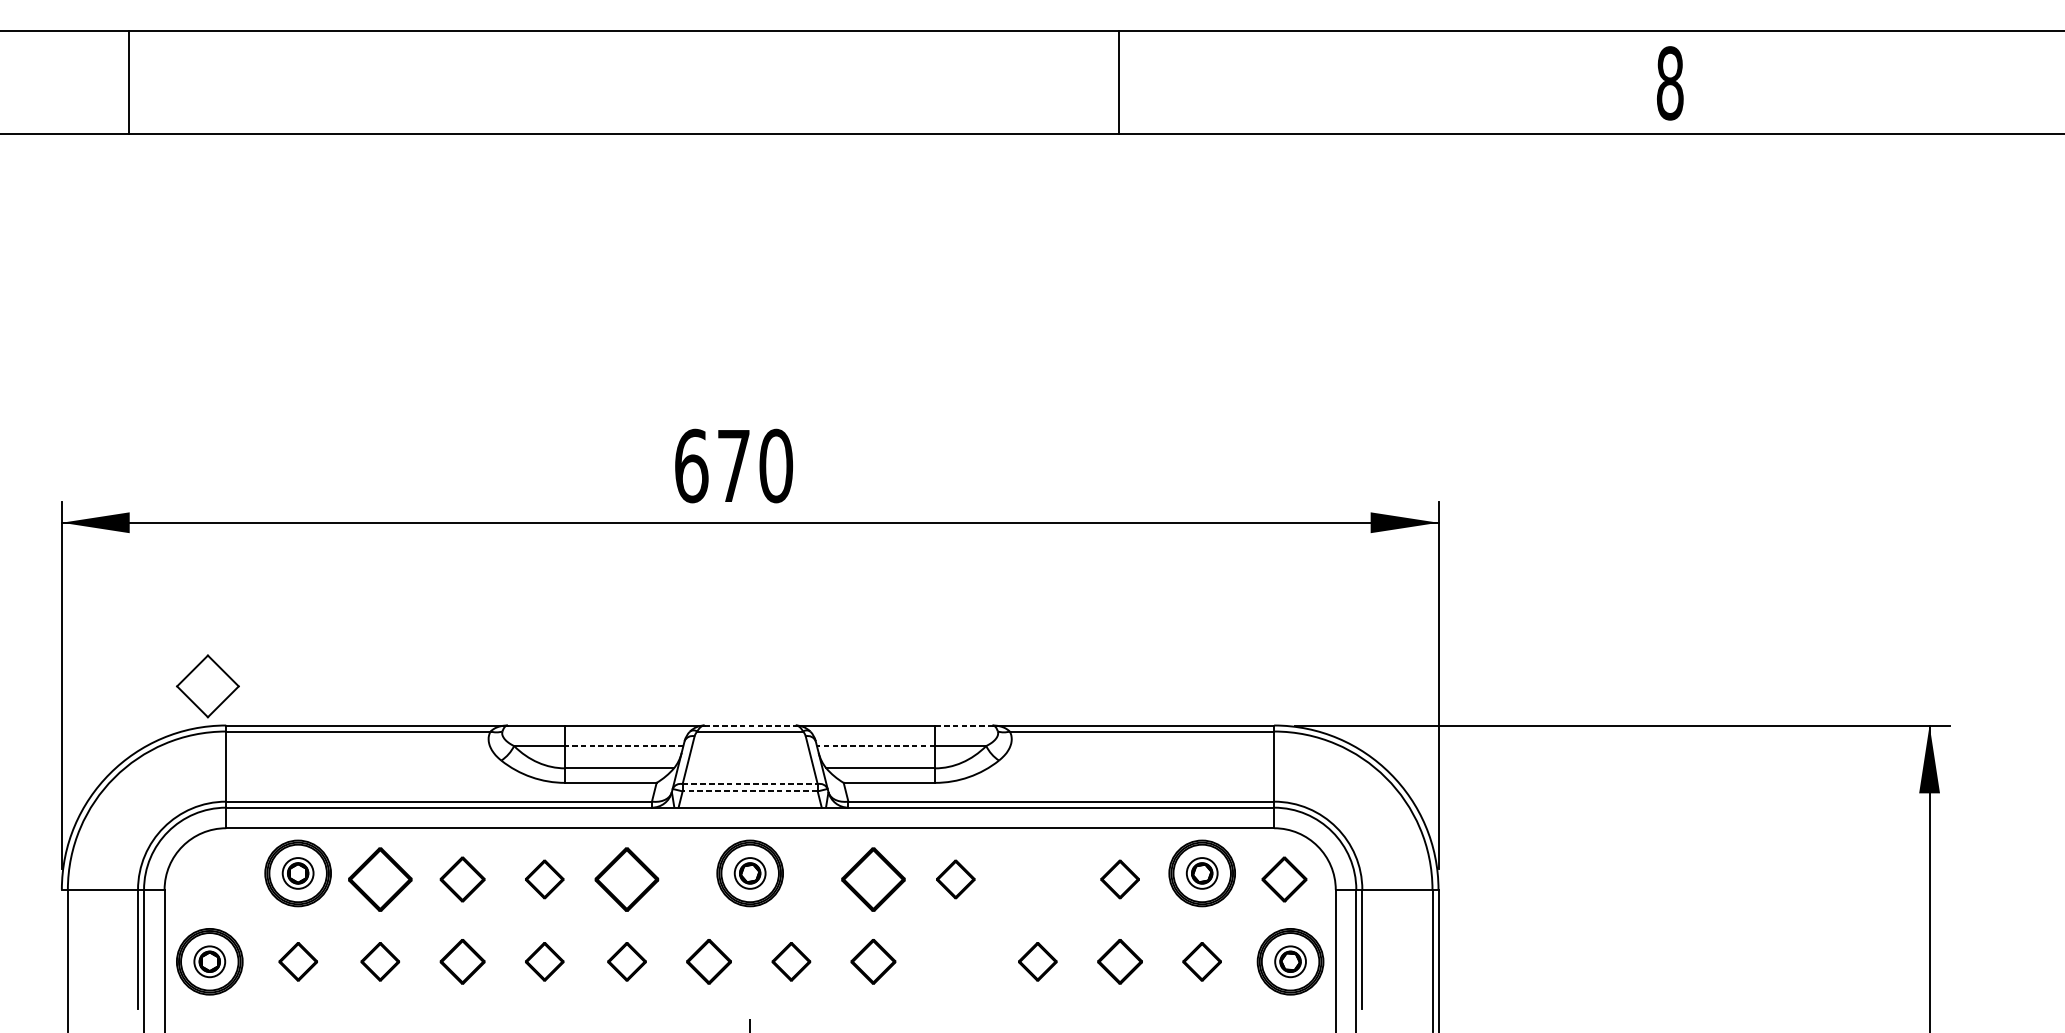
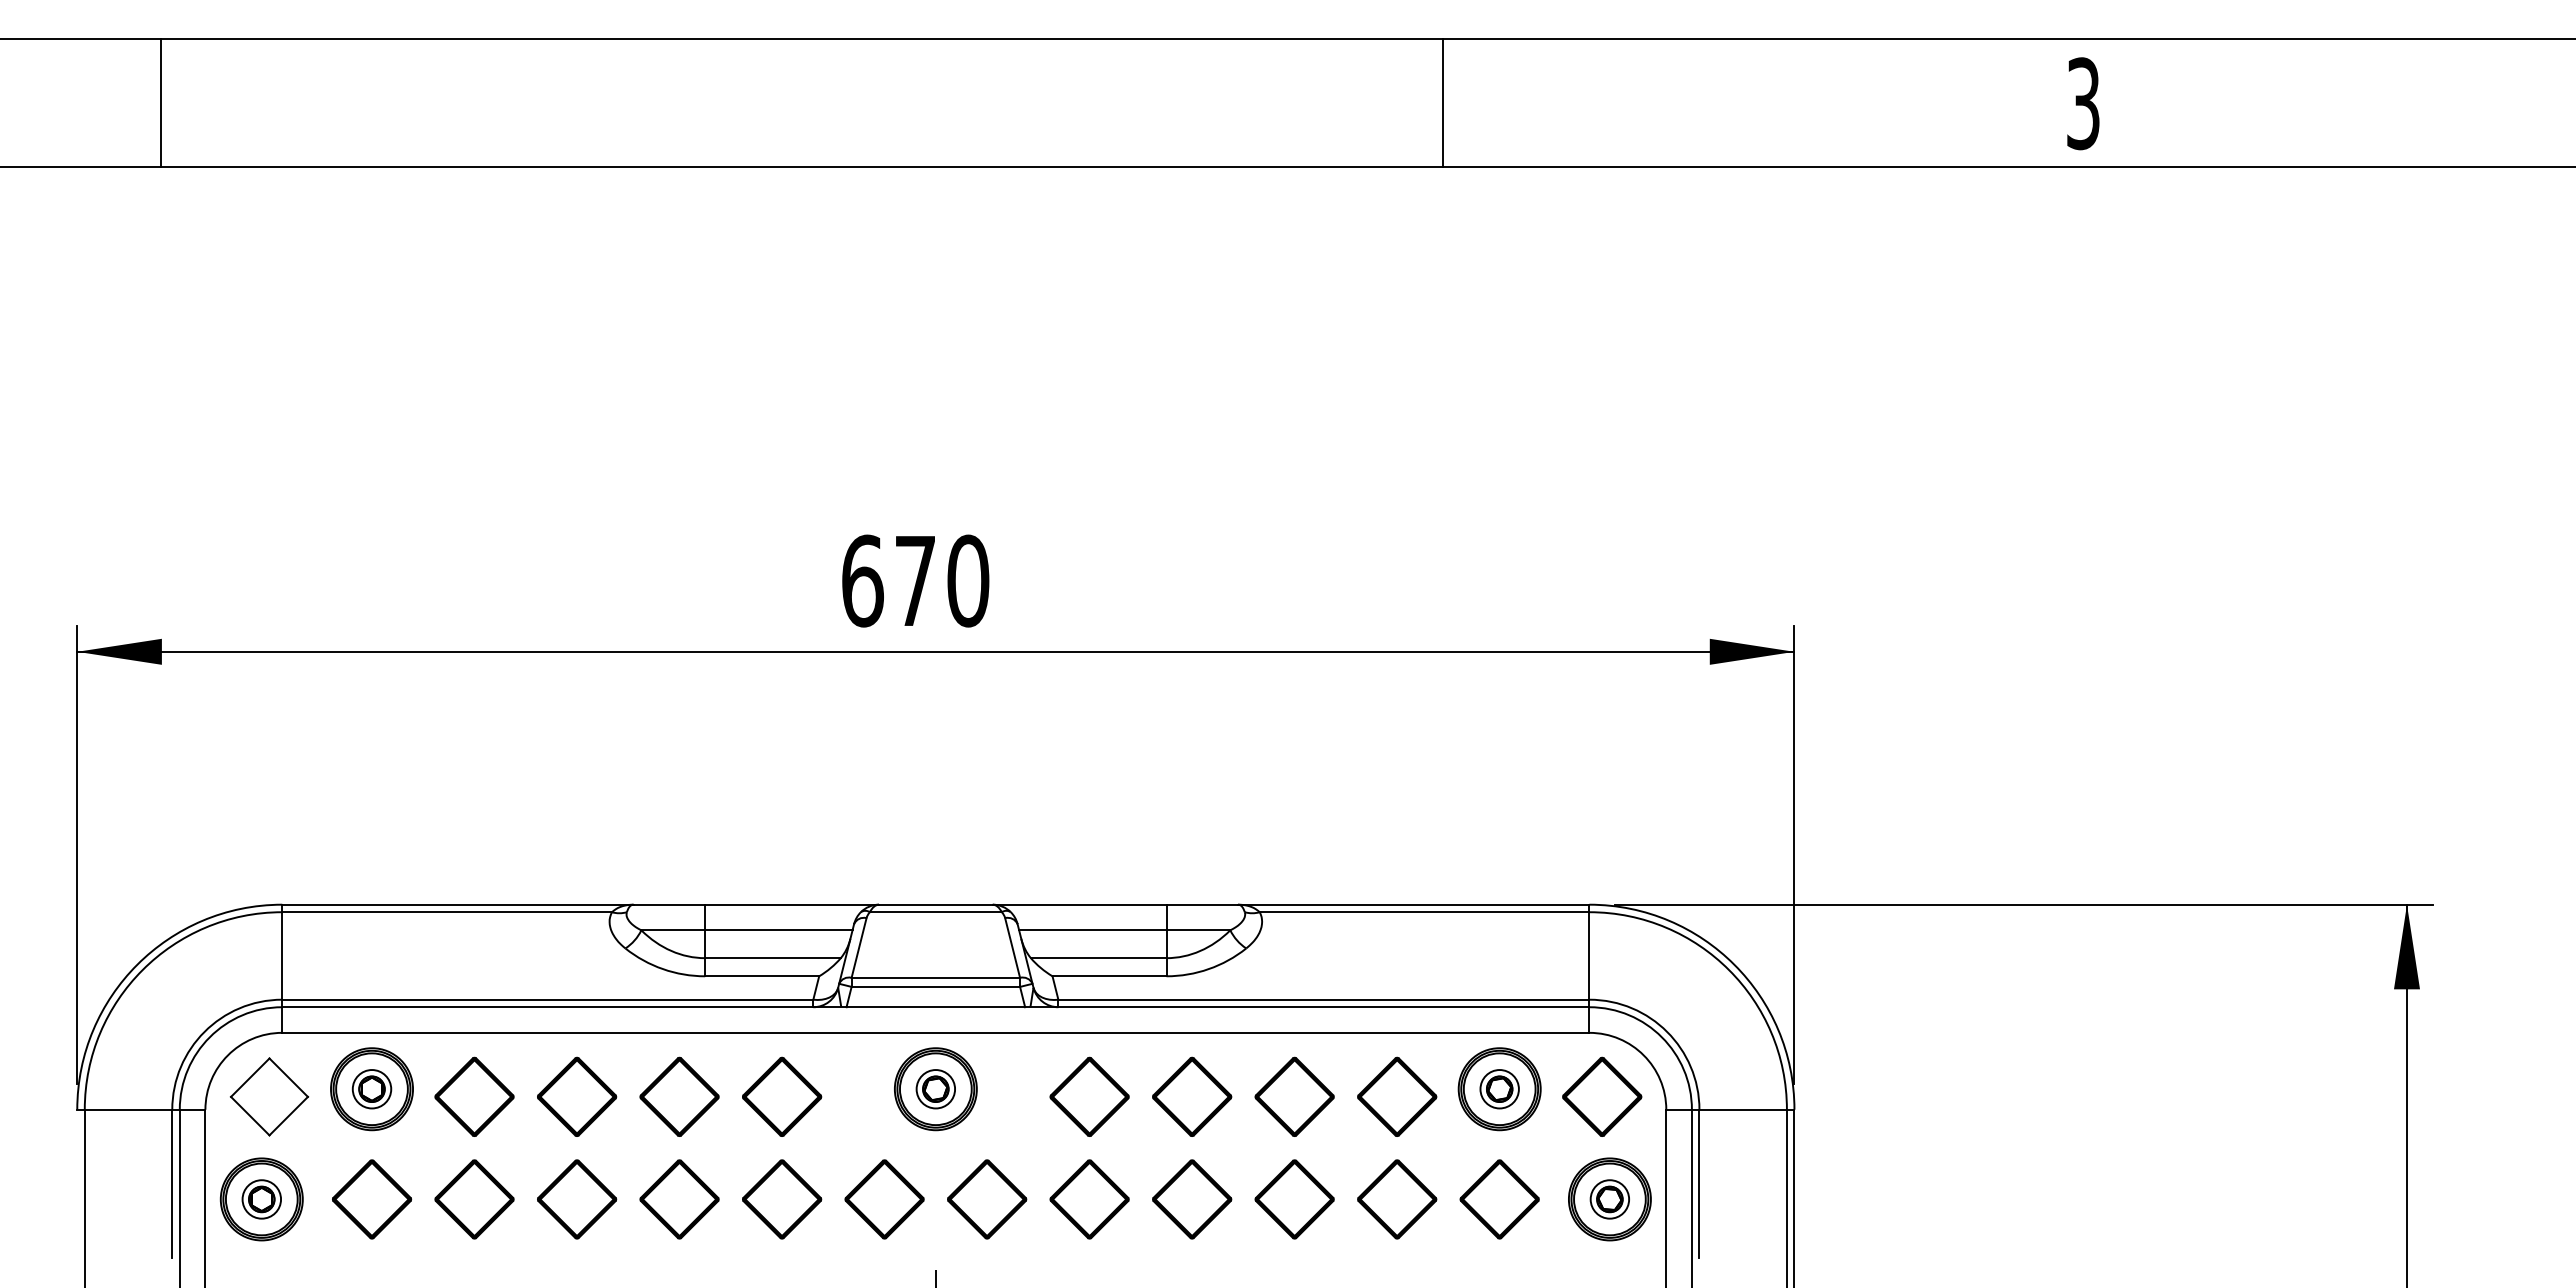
line: (1118, 82) -> (1442, 102), moved
text: (1670, 83) -> (2083, 103), 8 -> 3
part: (207, 686) -> (269, 1096), moved
line: (749, 725) -> (935, 904), dashed -> solid
line: (963, 725) -> (1202, 904), dashed -> solid
line: (624, 746) -> (778, 930), dashed -> solid
line: (875, 746) -> (1092, 930), dashed -> solid
line: (750, 783) -> (936, 977), dashed -> solid
line: (749, 791) -> (935, 986), dashed -> solid
part: (462, 879) -> (577, 1096), size x1.43
part: (544, 879) -> (679, 1096), size x1.67
part: (955, 879) -> (1192, 1096), size x1.67
part: (1037, 879) -> (1294, 1096), added
part: (1120, 879) -> (1397, 1096), size x1.67
part: (1284, 879) -> (1602, 1096), size x1.43
part: (298, 961) -> (372, 1199), size x1.67
part: (380, 961) -> (474, 1199), size x1.67
part: (462, 961) -> (577, 1199), size x1.43
part: (544, 961) -> (679, 1199), size x1.67
part: (627, 961) -> (782, 1199), size x1.67
part: (709, 961) -> (884, 1199), size x1.43
part: (791, 961) -> (987, 1199), size x1.67
part: (873, 961) -> (1089, 1199), size x1.43
part: (955, 961) -> (1192, 1199), added
part: (1037, 961) -> (1294, 1199), size x1.67
part: (1120, 961) -> (1397, 1199), size x1.43
part: (1202, 961) -> (1499, 1199), size x1.67

